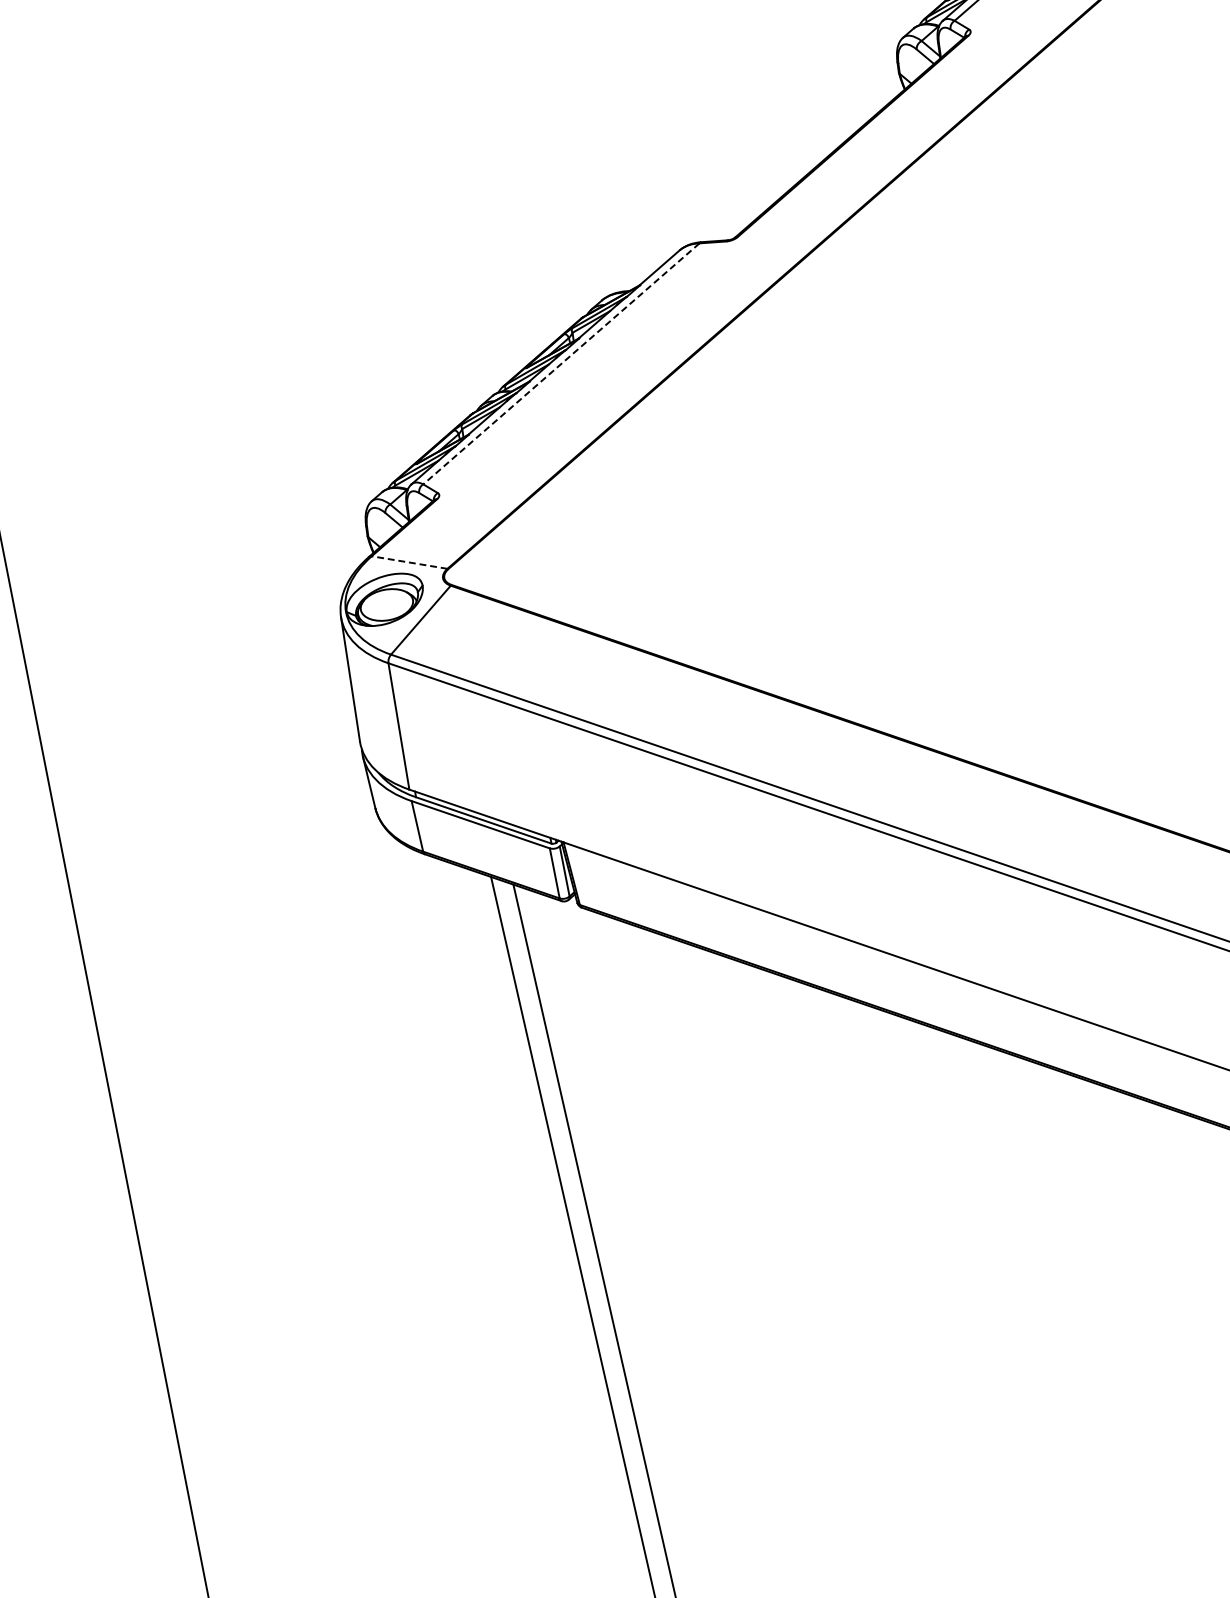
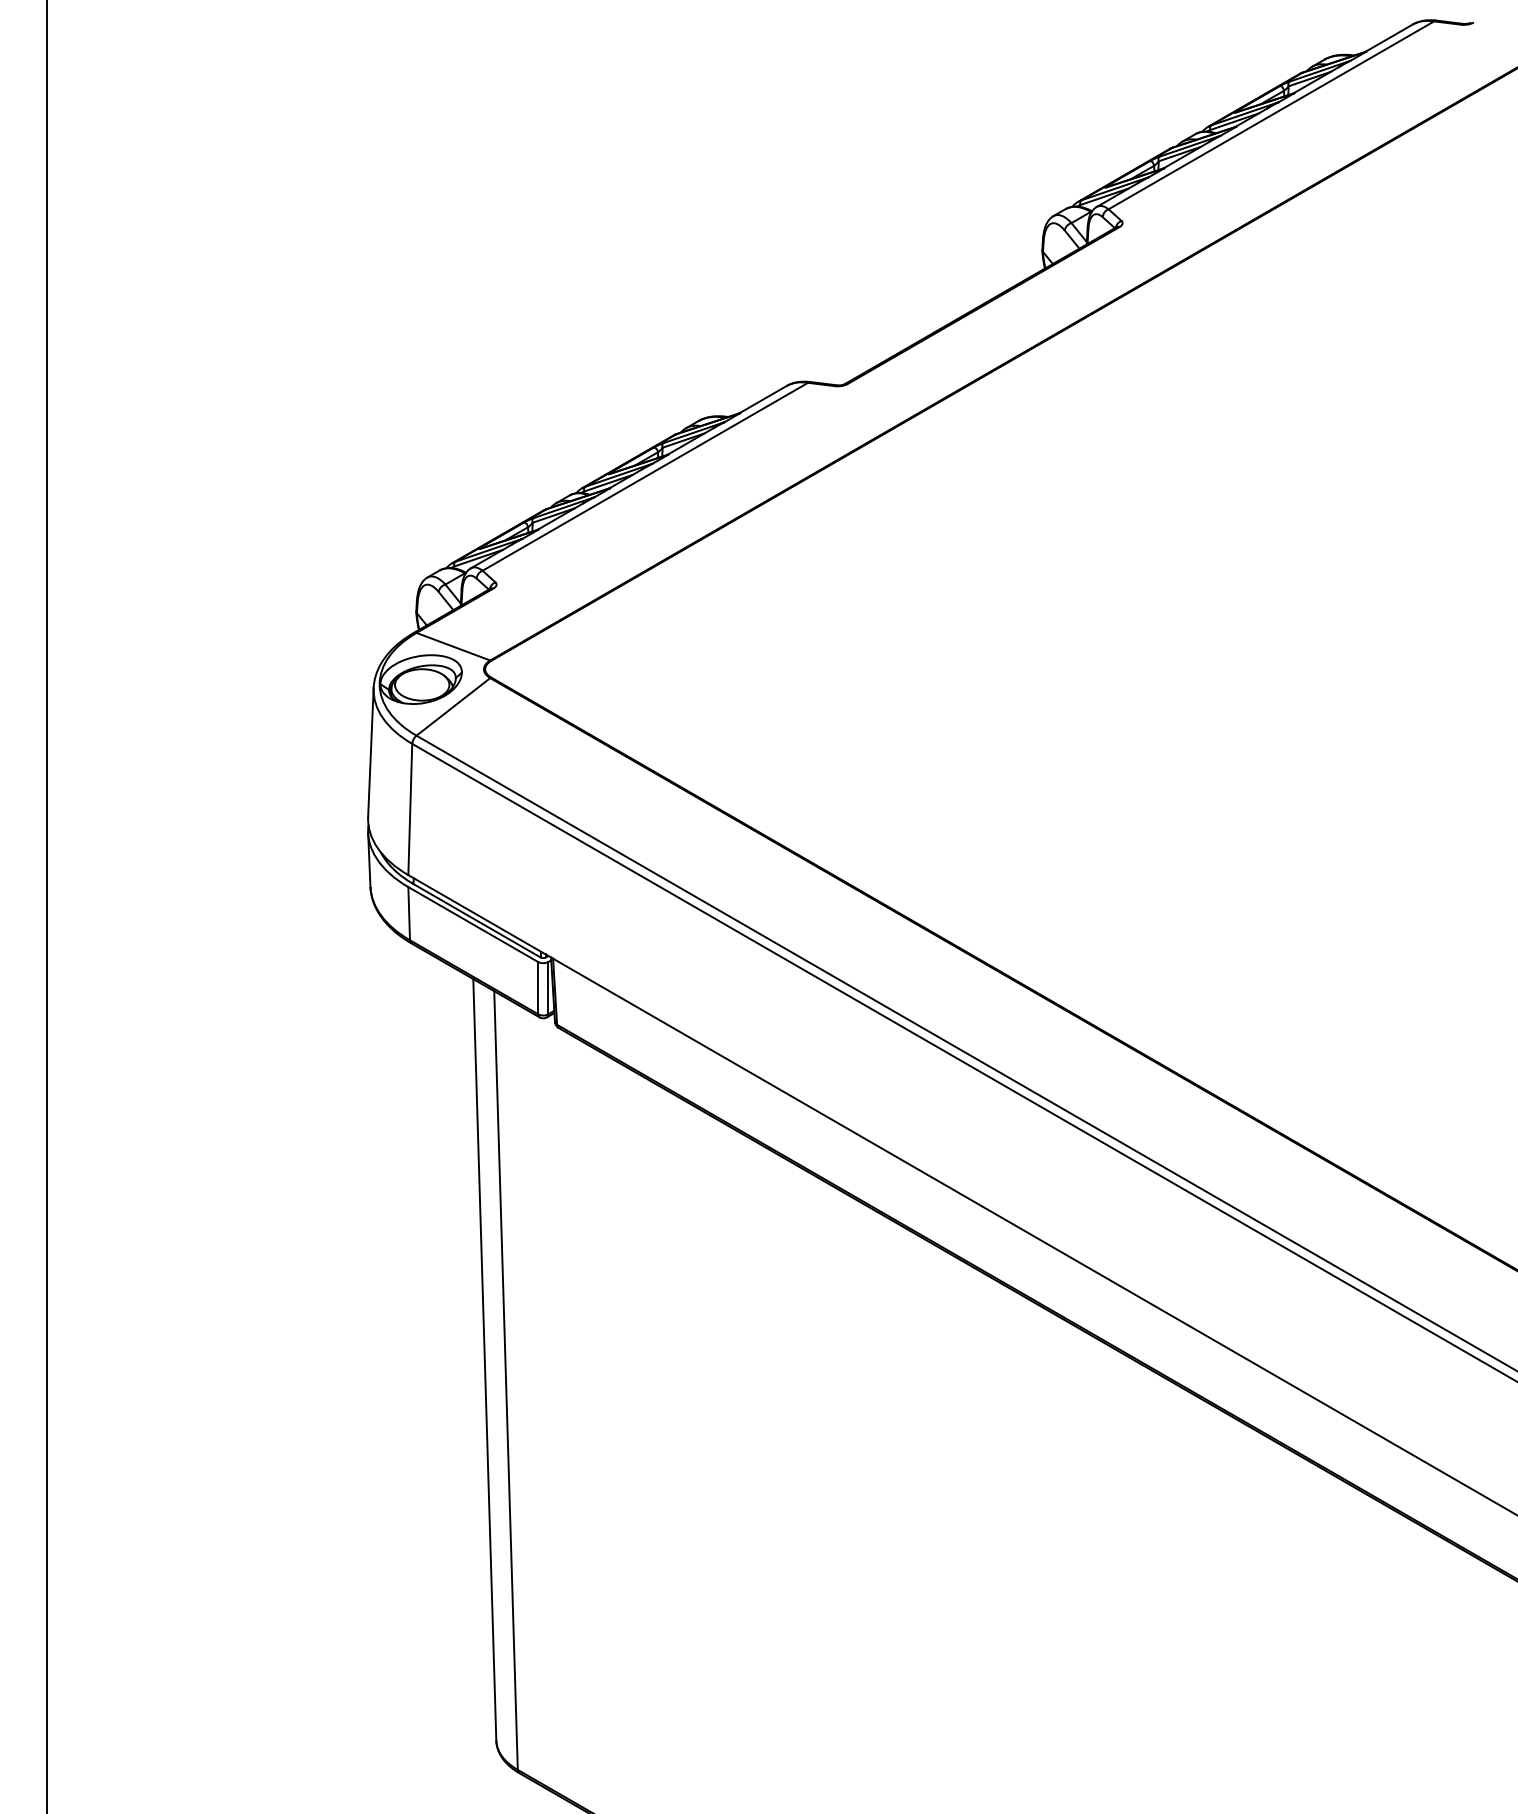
line: (561, 363) -> (645, 476), dashed -> solid
line: (408, 562) -> (452, 646), dashed -> solid

